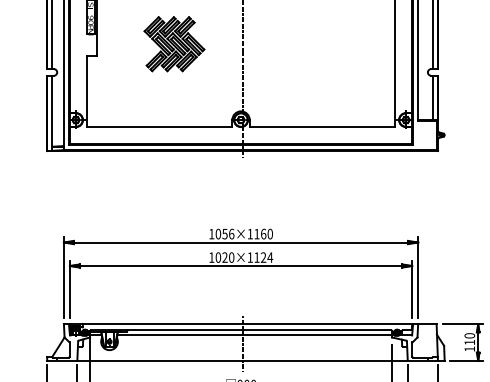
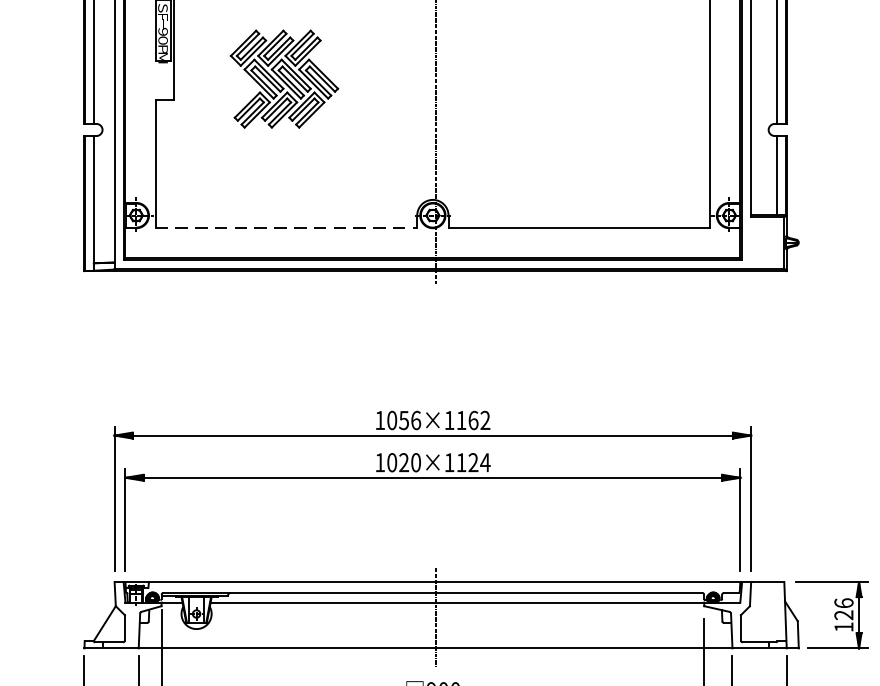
part: (174, 44) -> (284, 79), moved
line: (159, 126) -> (286, 227), solid -> dashed
text: (269, 233) -> (484, 419), 1056×1160 -> 1056×1162
text: (469, 339) -> (843, 609), 110 -> 126

